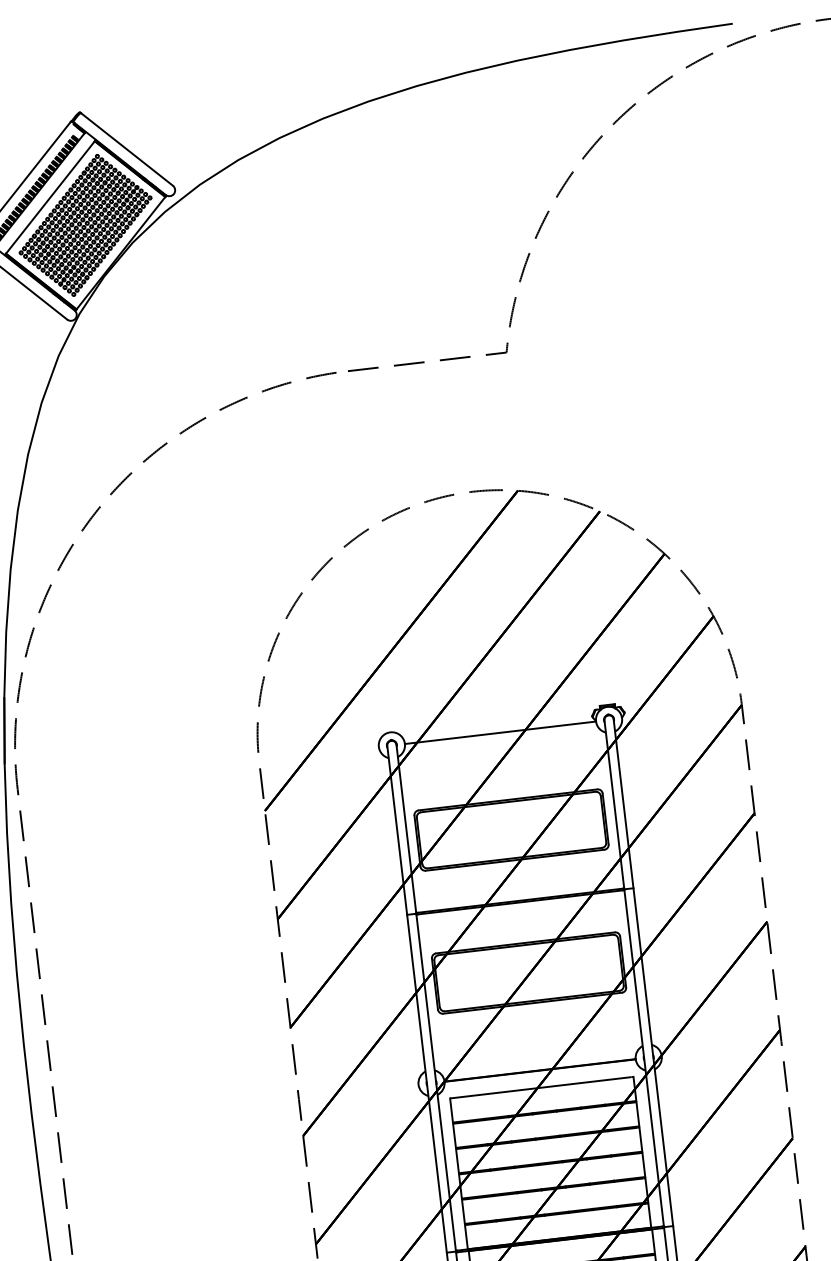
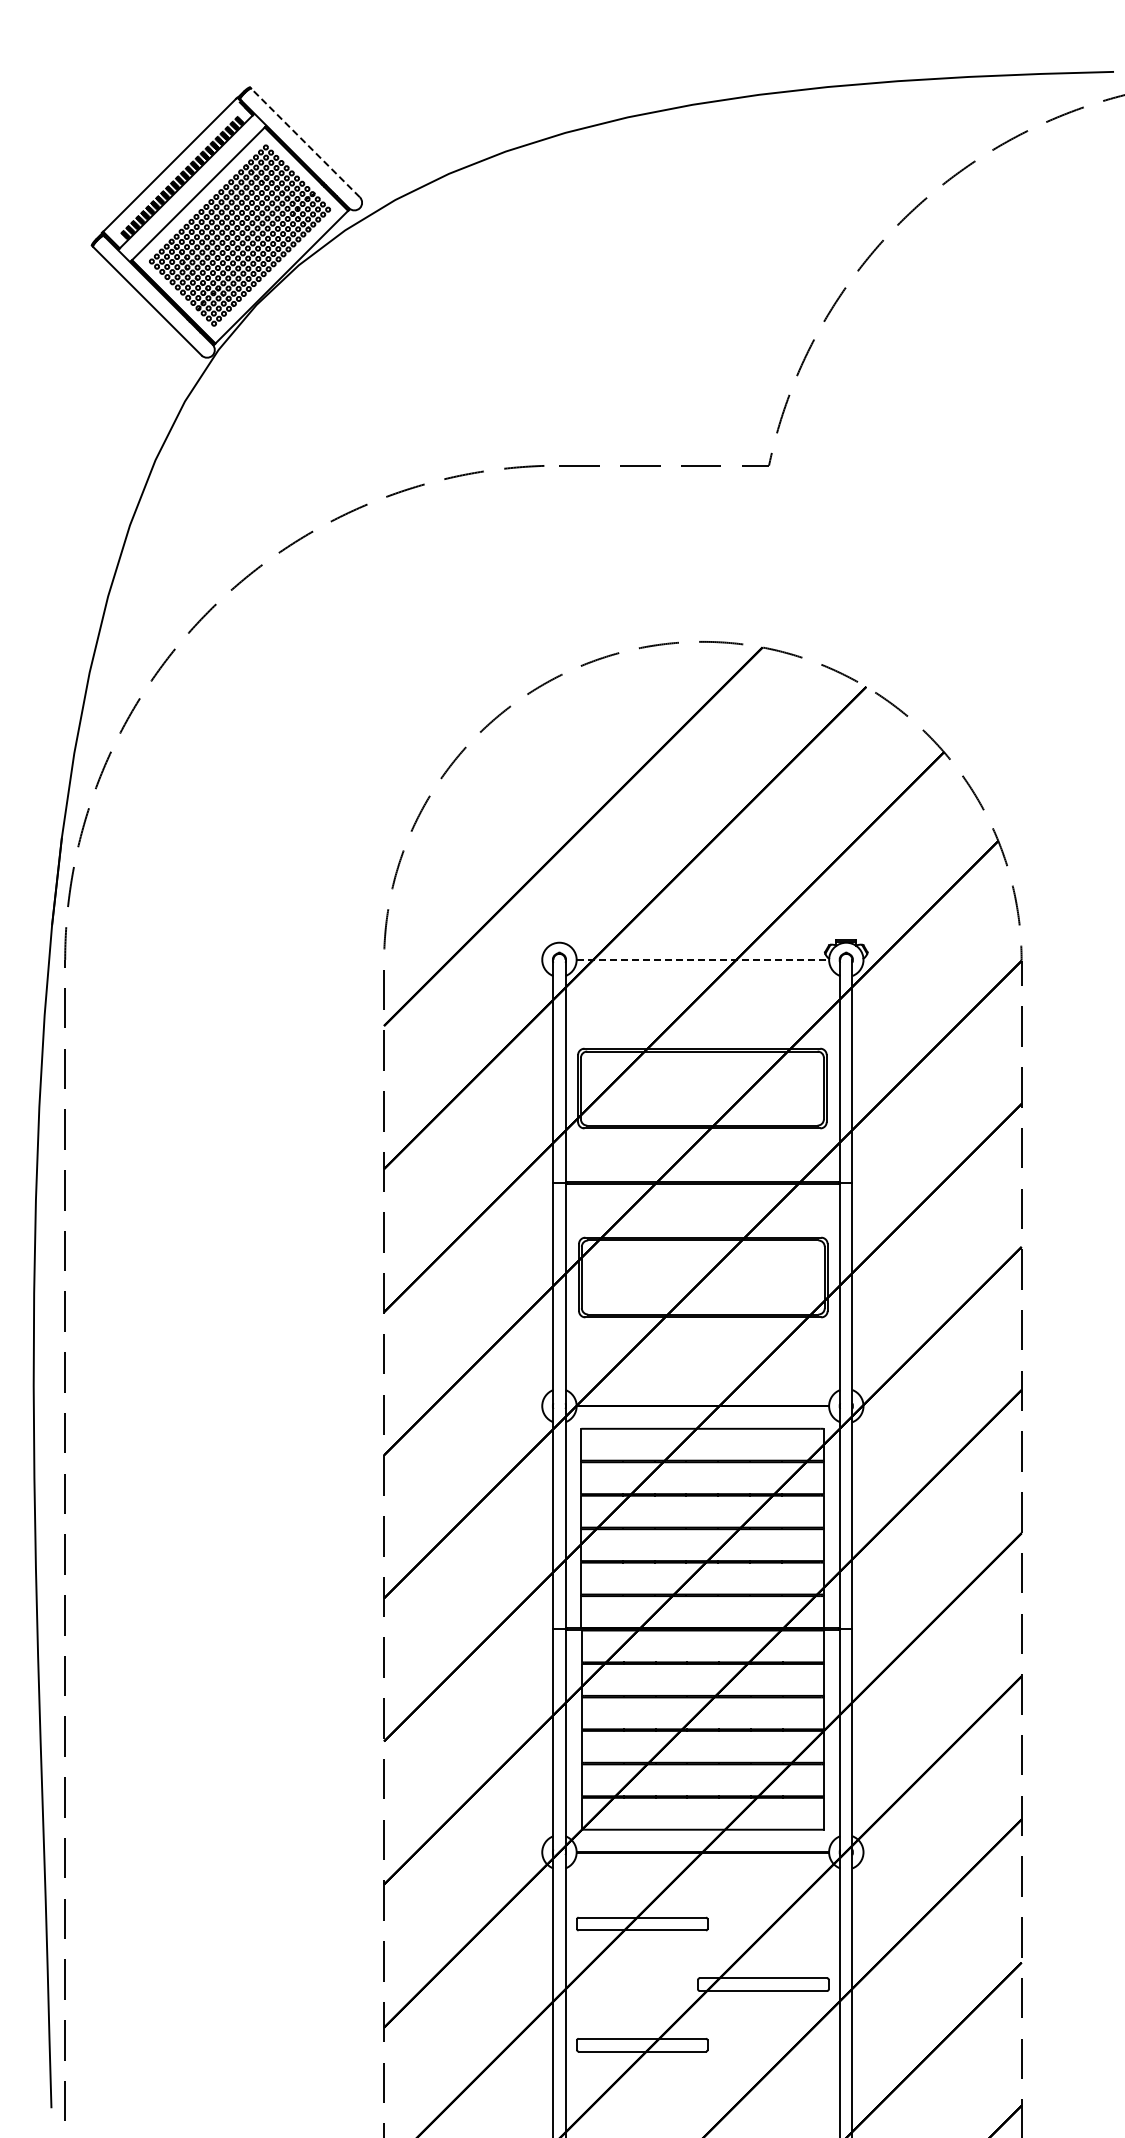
line: (126, 149) -> (305, 142), solid -> dashed
line: (500, 733) -> (703, 960), solid -> dashed

